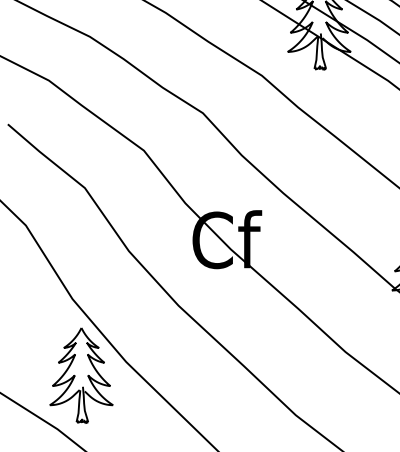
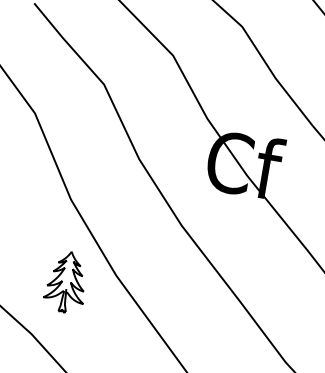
part: (81, 375) -> (66, 281), size x0.6

